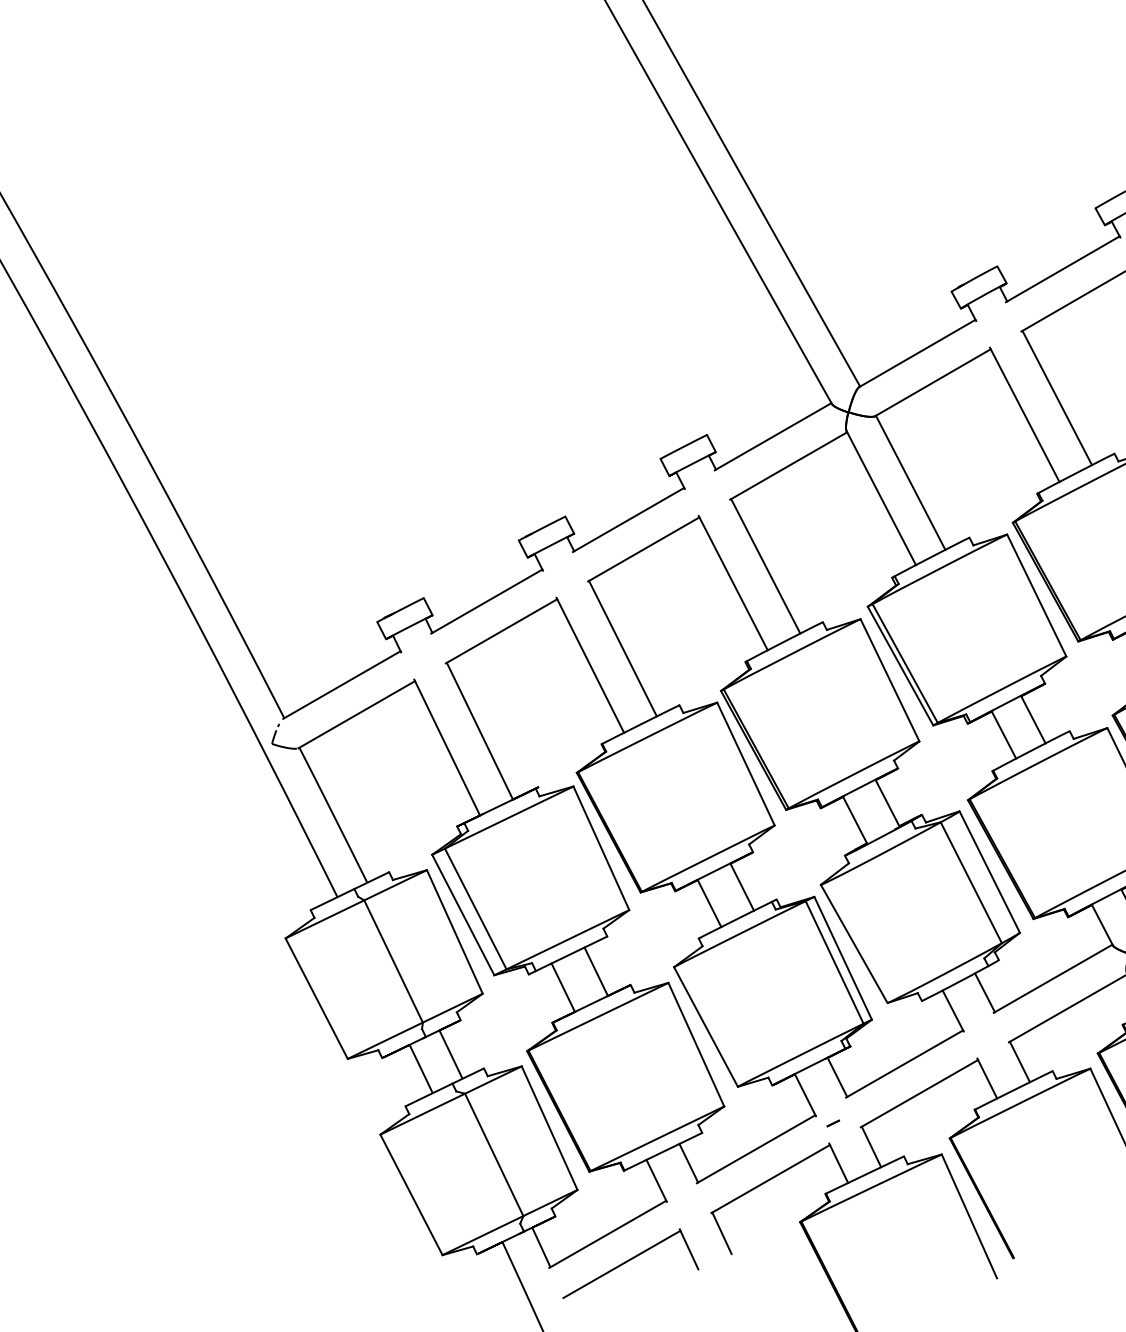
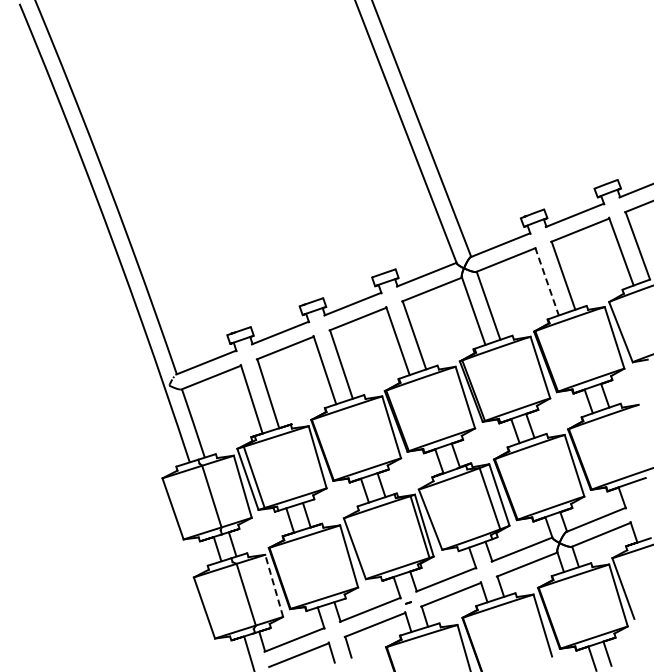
line: (1025, 414) -> (547, 281), solid -> dashed
line: (550, 1127) -> (274, 585), solid -> dashed

